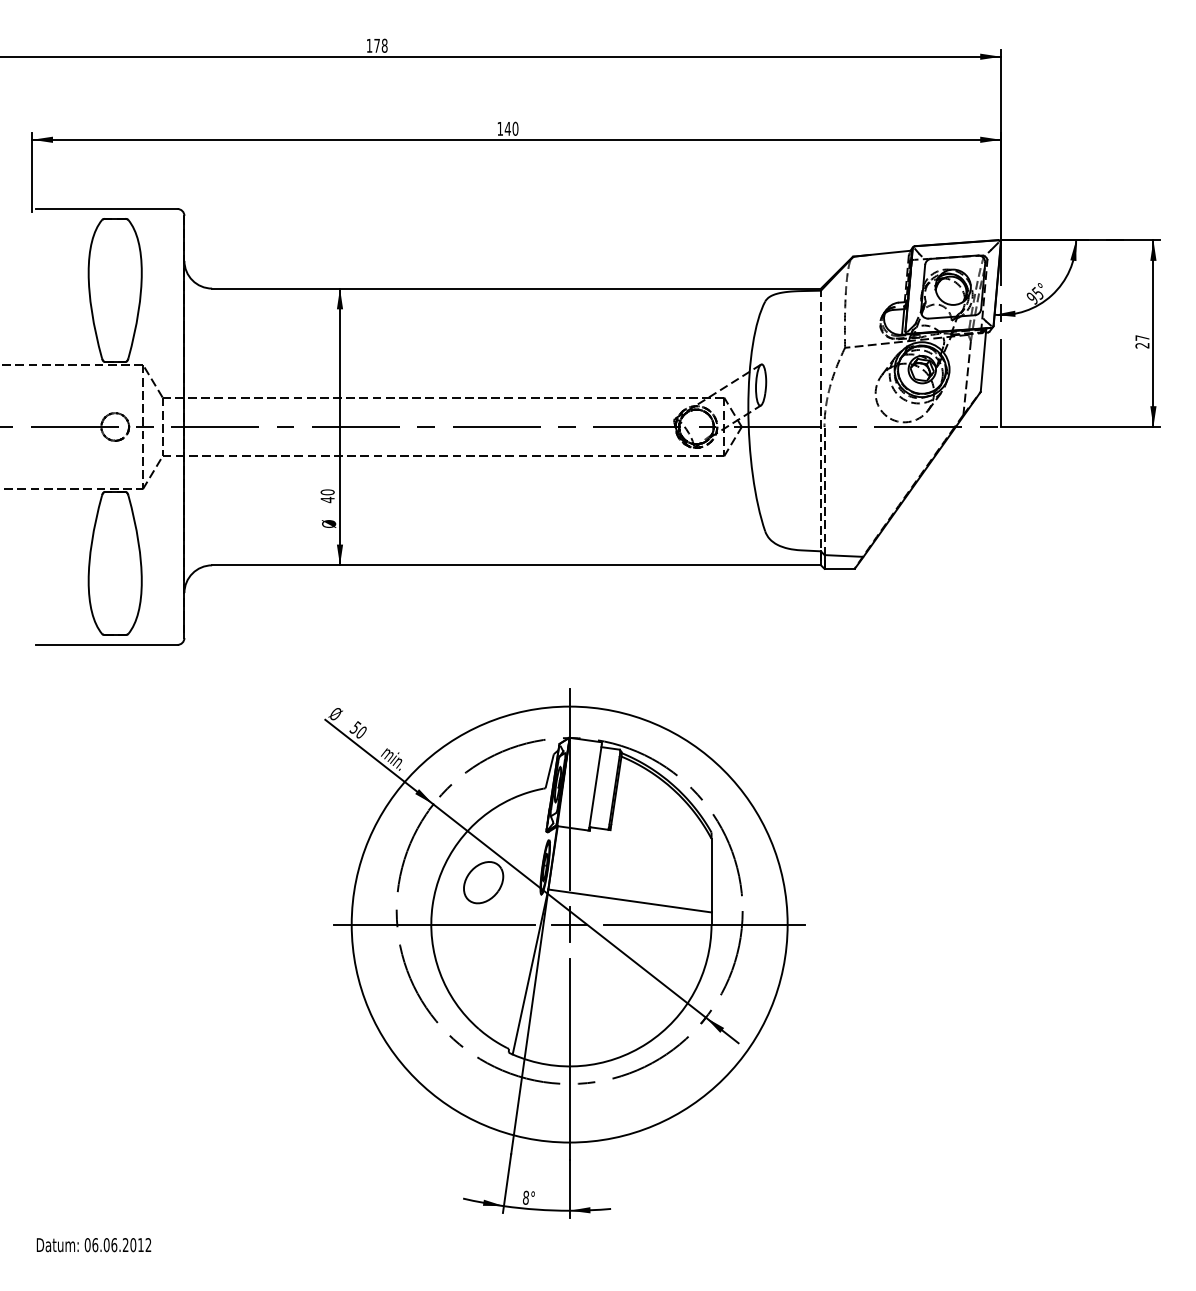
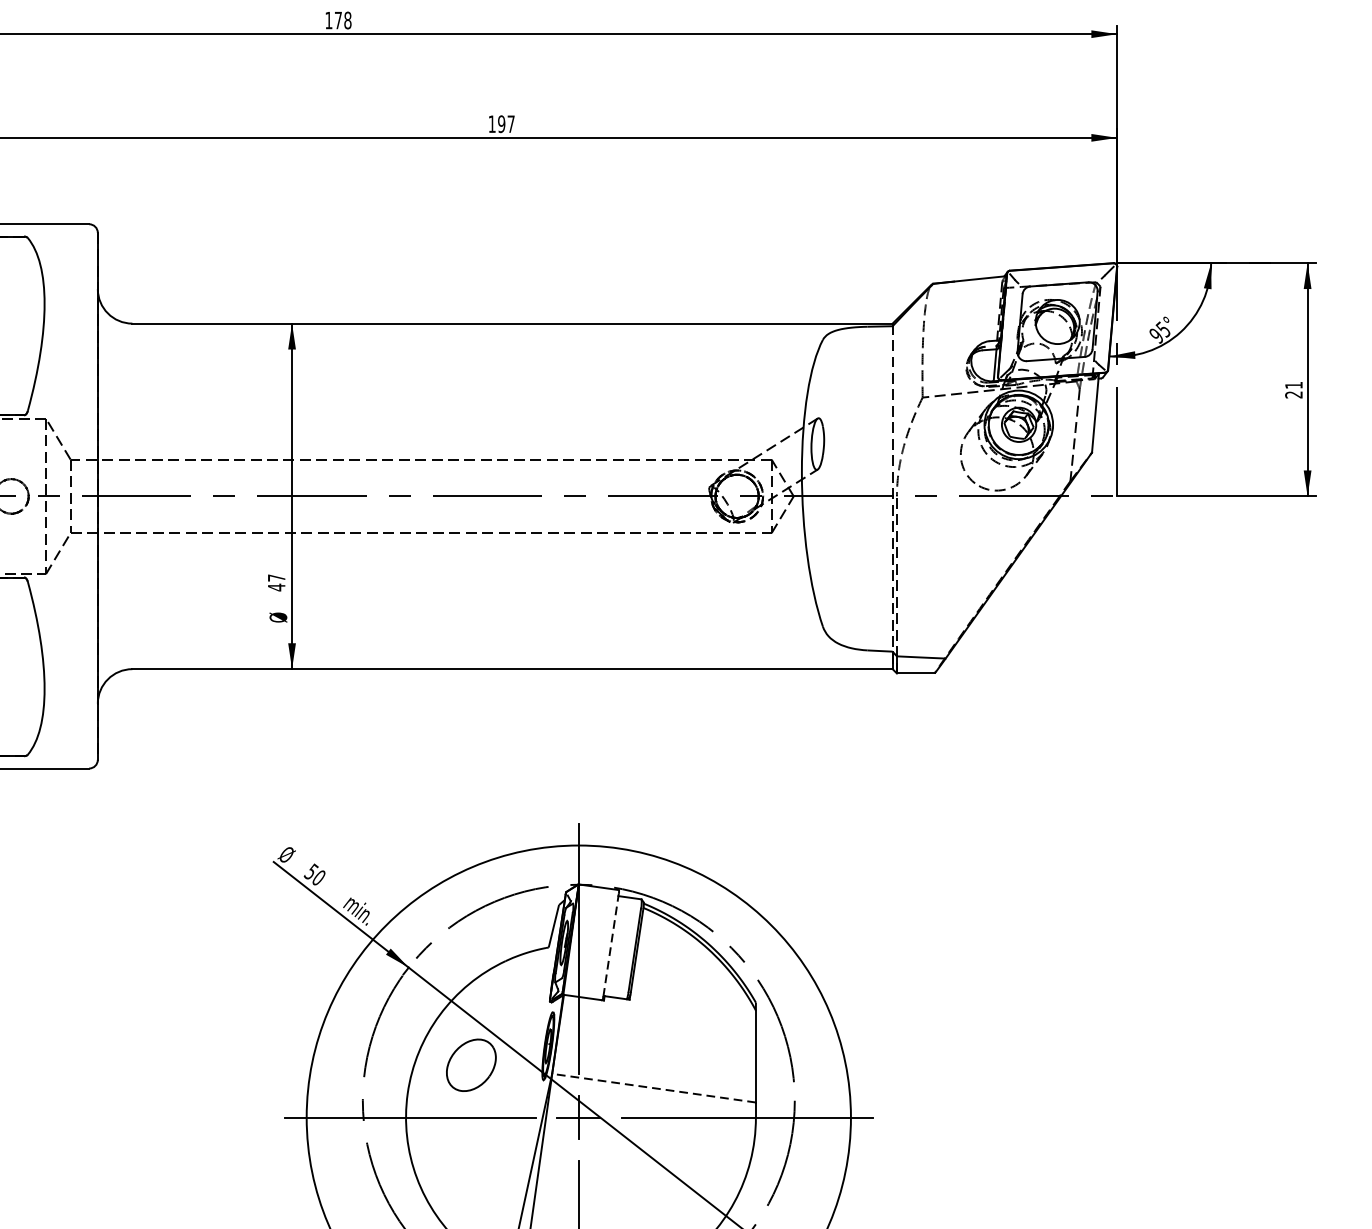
text: (511, 128) -> (506, 123), 140 -> 197
text: (1142, 337) -> (1293, 384), 27 -> 21
text: (327, 492) -> (276, 578), 40 -> 47
line: (595, 786) -> (611, 945), solid -> dashed
line: (629, 900) -> (653, 1087), solid -> dashed

